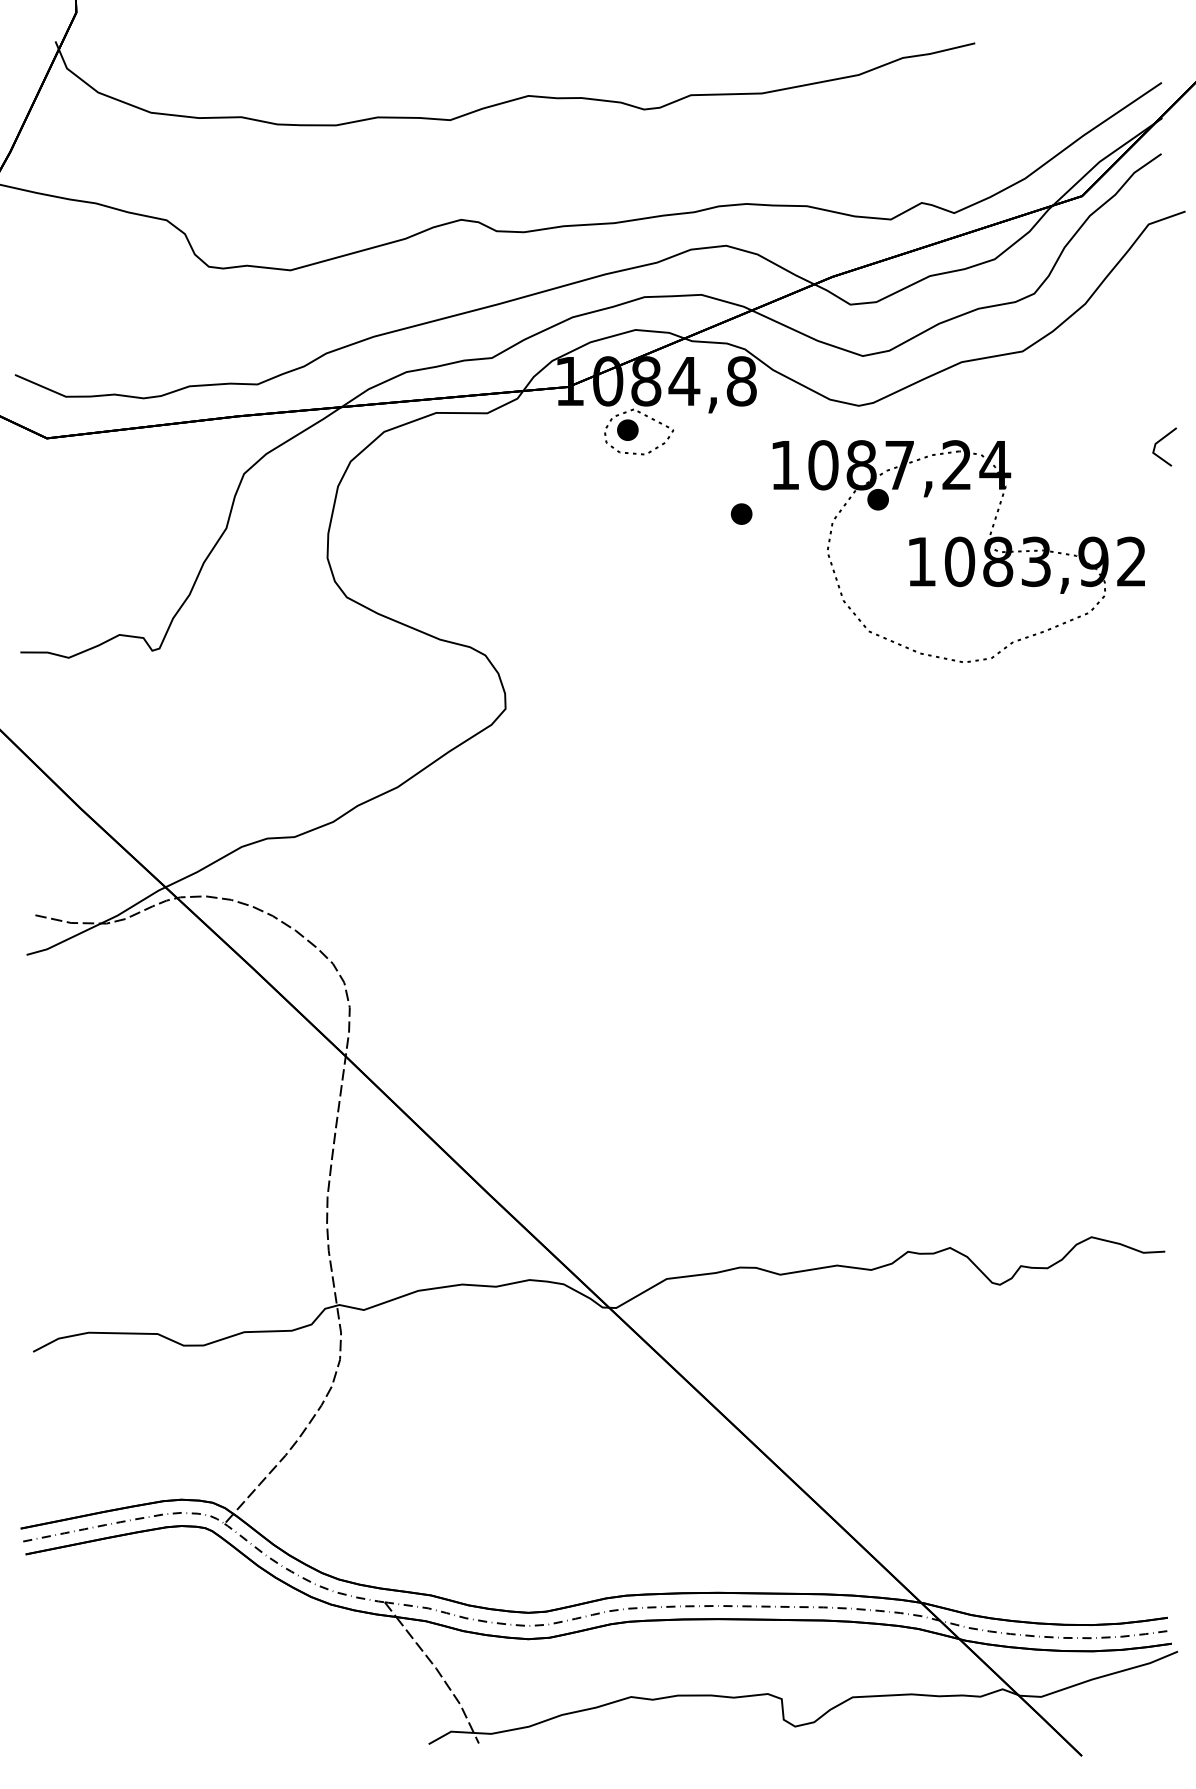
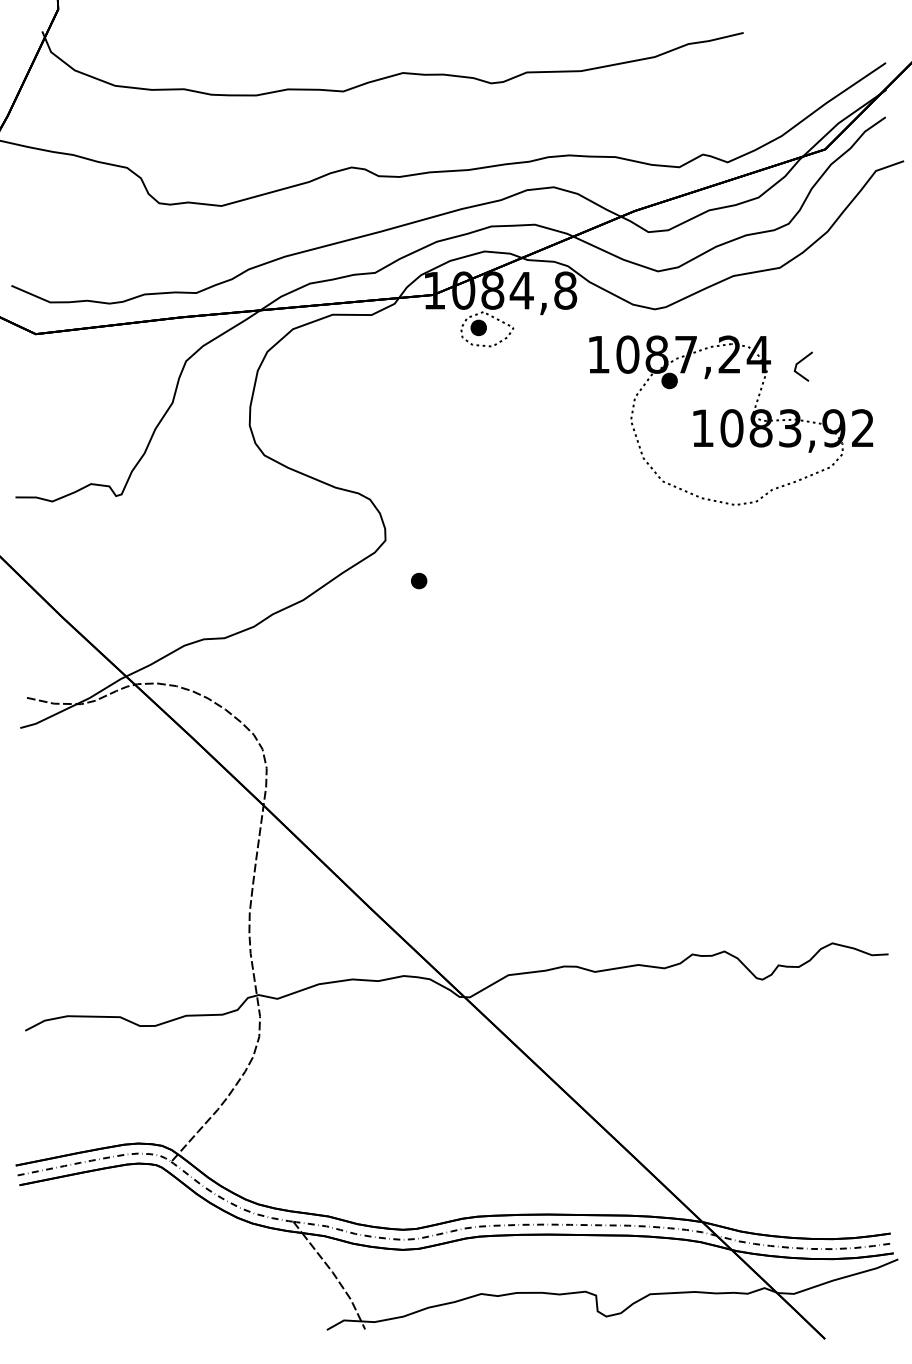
line: (1160, 441) -> (800, 362), moved
part: (741, 513) -> (419, 580), moved

